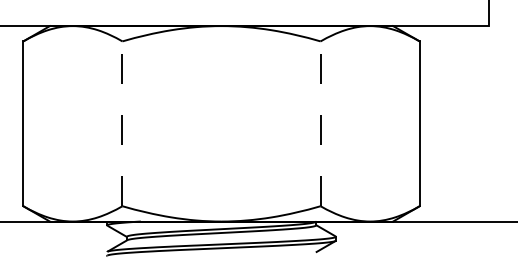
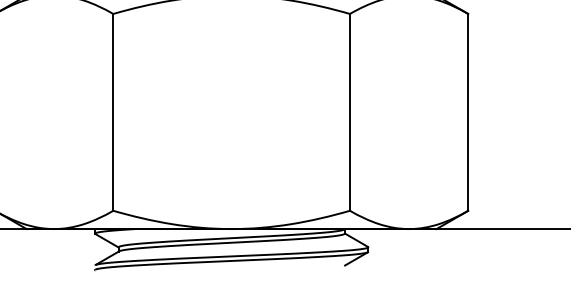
line: (122, 123) -> (113, 111), dashed -> solid
line: (320, 123) -> (349, 111), dashed -> solid

